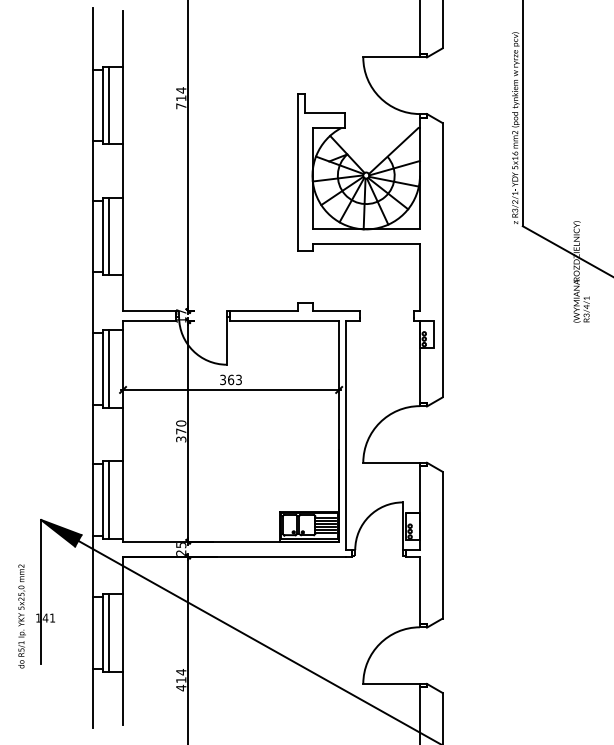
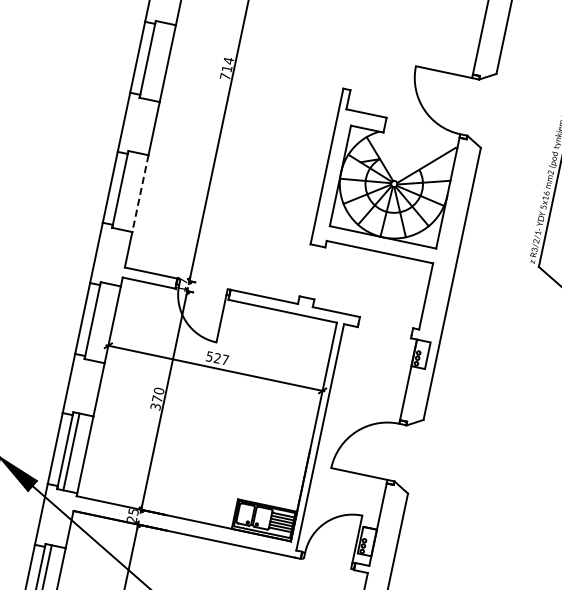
line: (109, 105) -> (154, 60), removed
line: (109, 236) -> (127, 190), removed
line: (123, 236) -> (140, 193), solid -> dashed
line: (109, 368) -> (99, 321), removed
text: (230, 379) -> (217, 357), 363 -> 527

